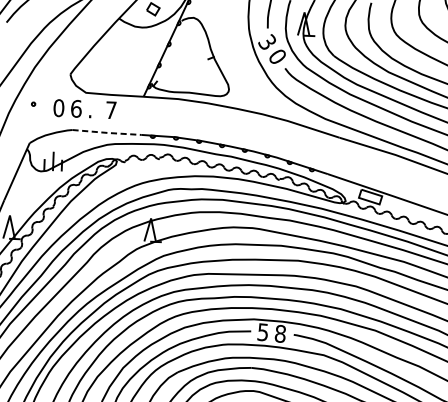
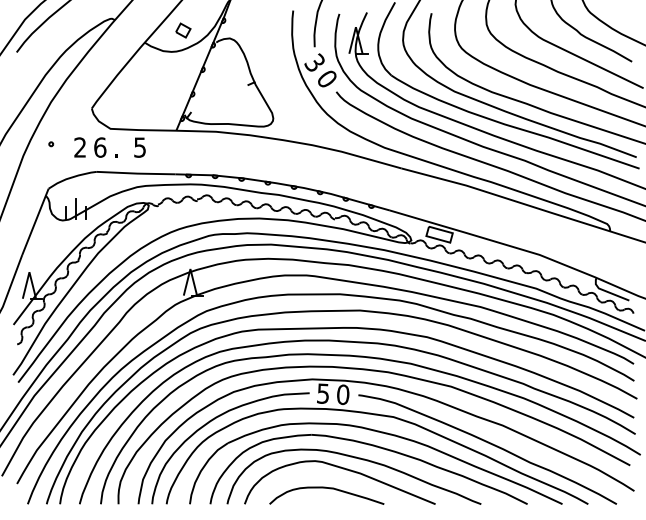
text: (59, 108) -> (80, 147), 0 -> 2
text: (110, 110) -> (139, 147), 7 -> 5
line: (107, 132) -> (136, 173), dashed -> solid
text: (279, 333) -> (342, 394), 8 -> 0

